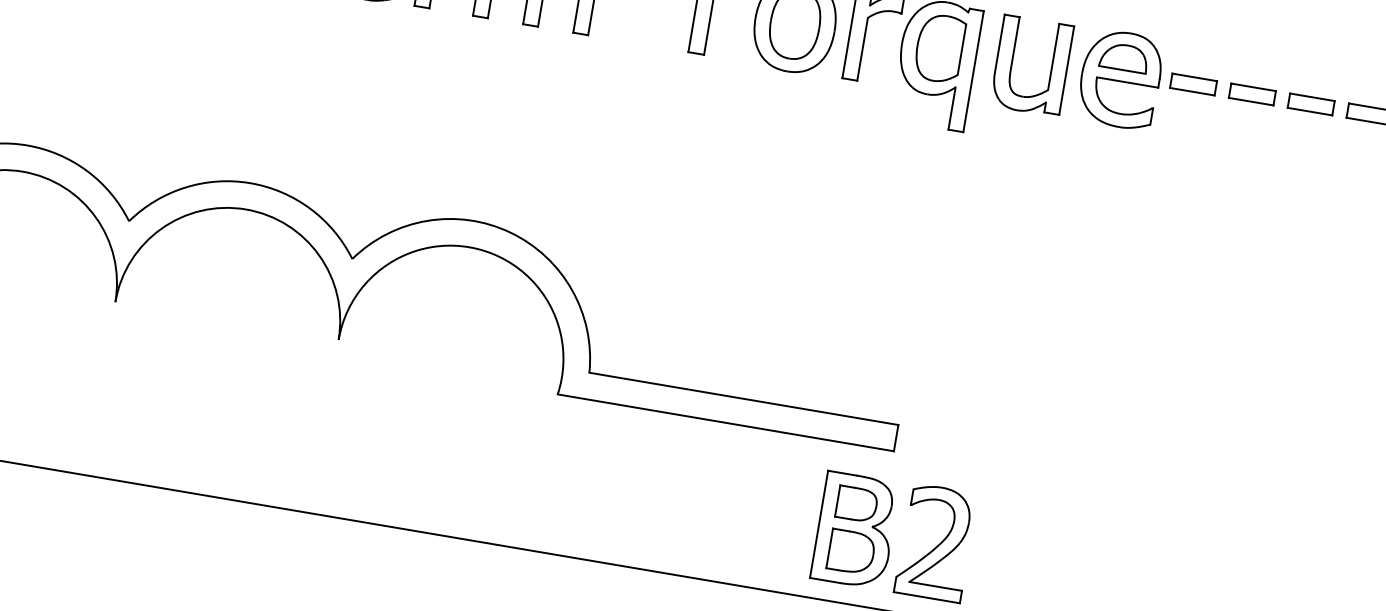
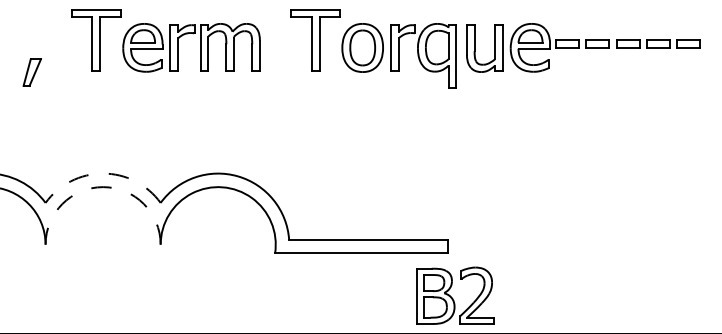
arc: (251, 183) -> (103, 173), solid -> dashed
arc: (246, 210) -> (103, 187), solid -> dashed

